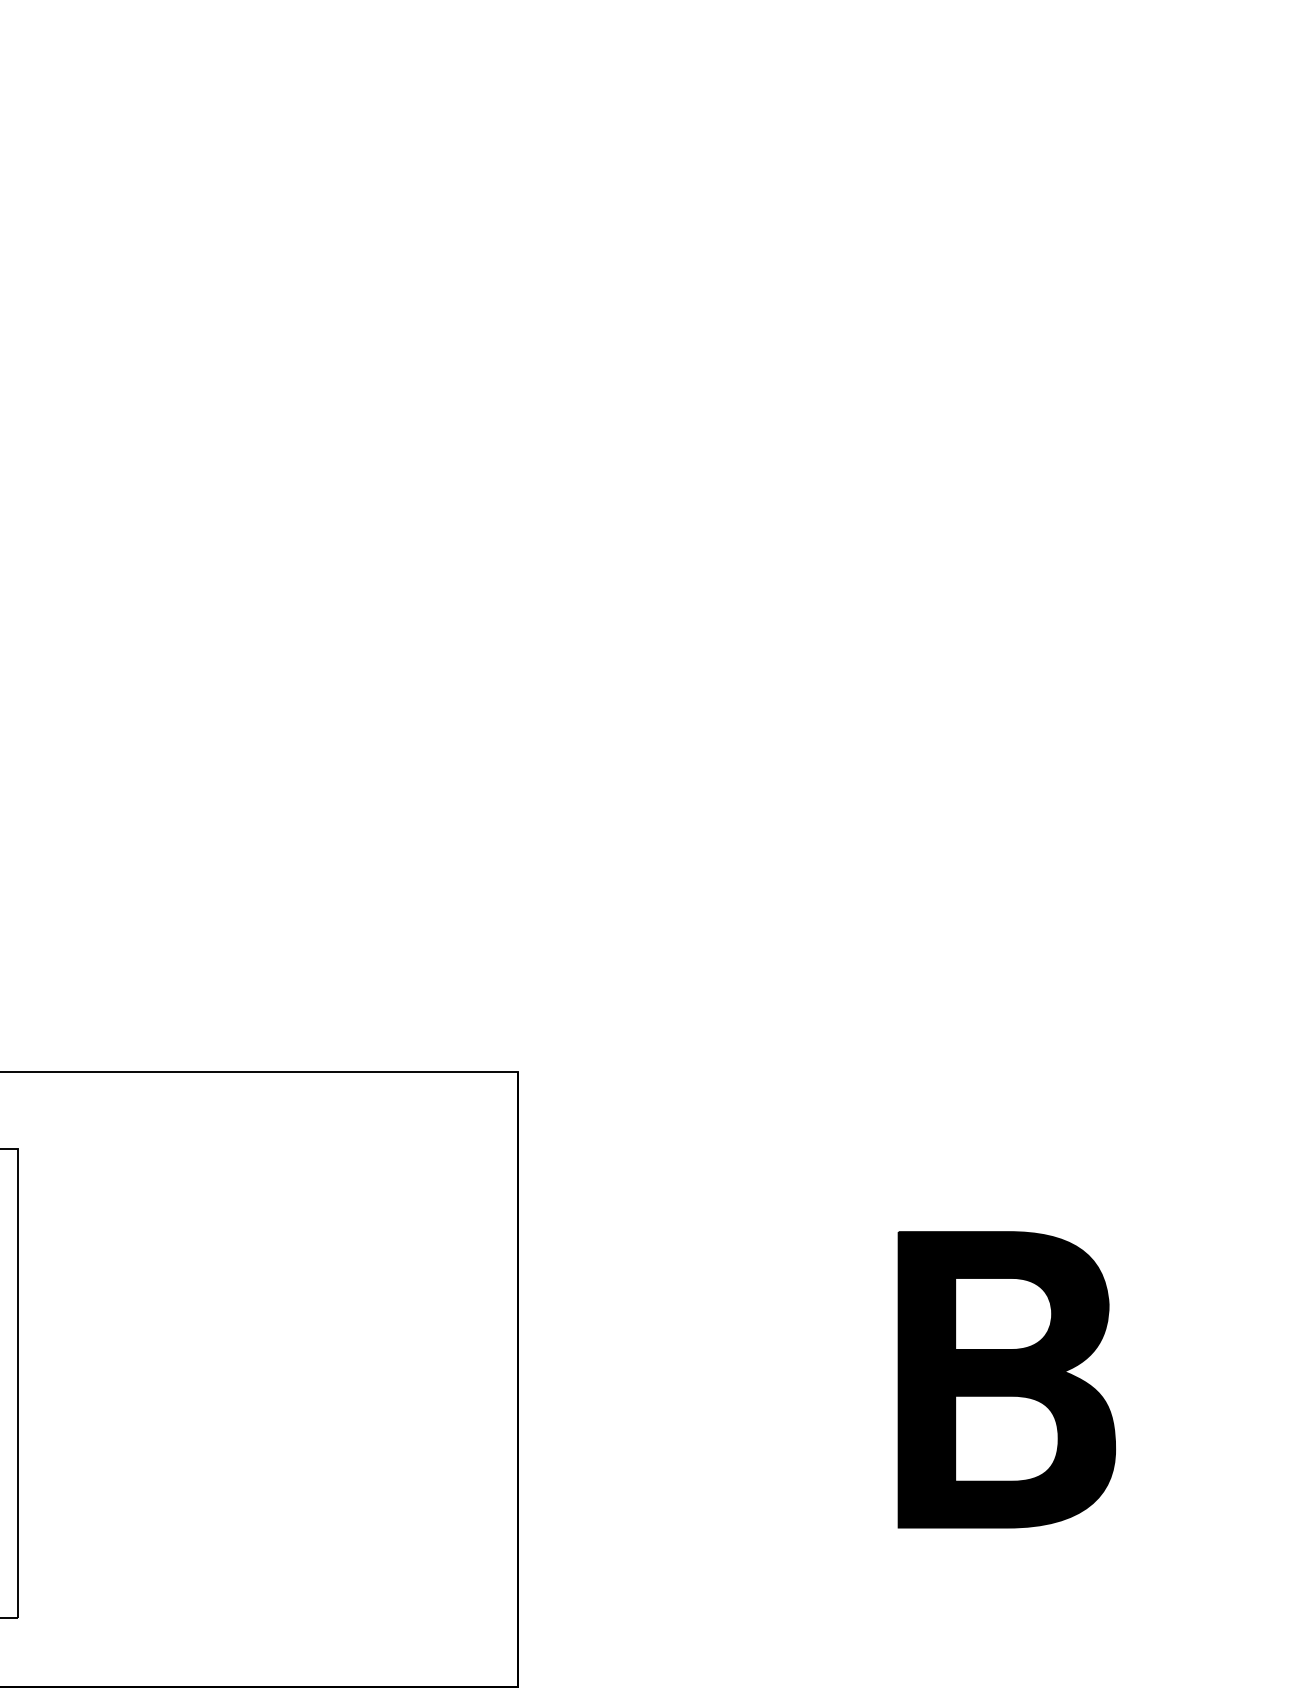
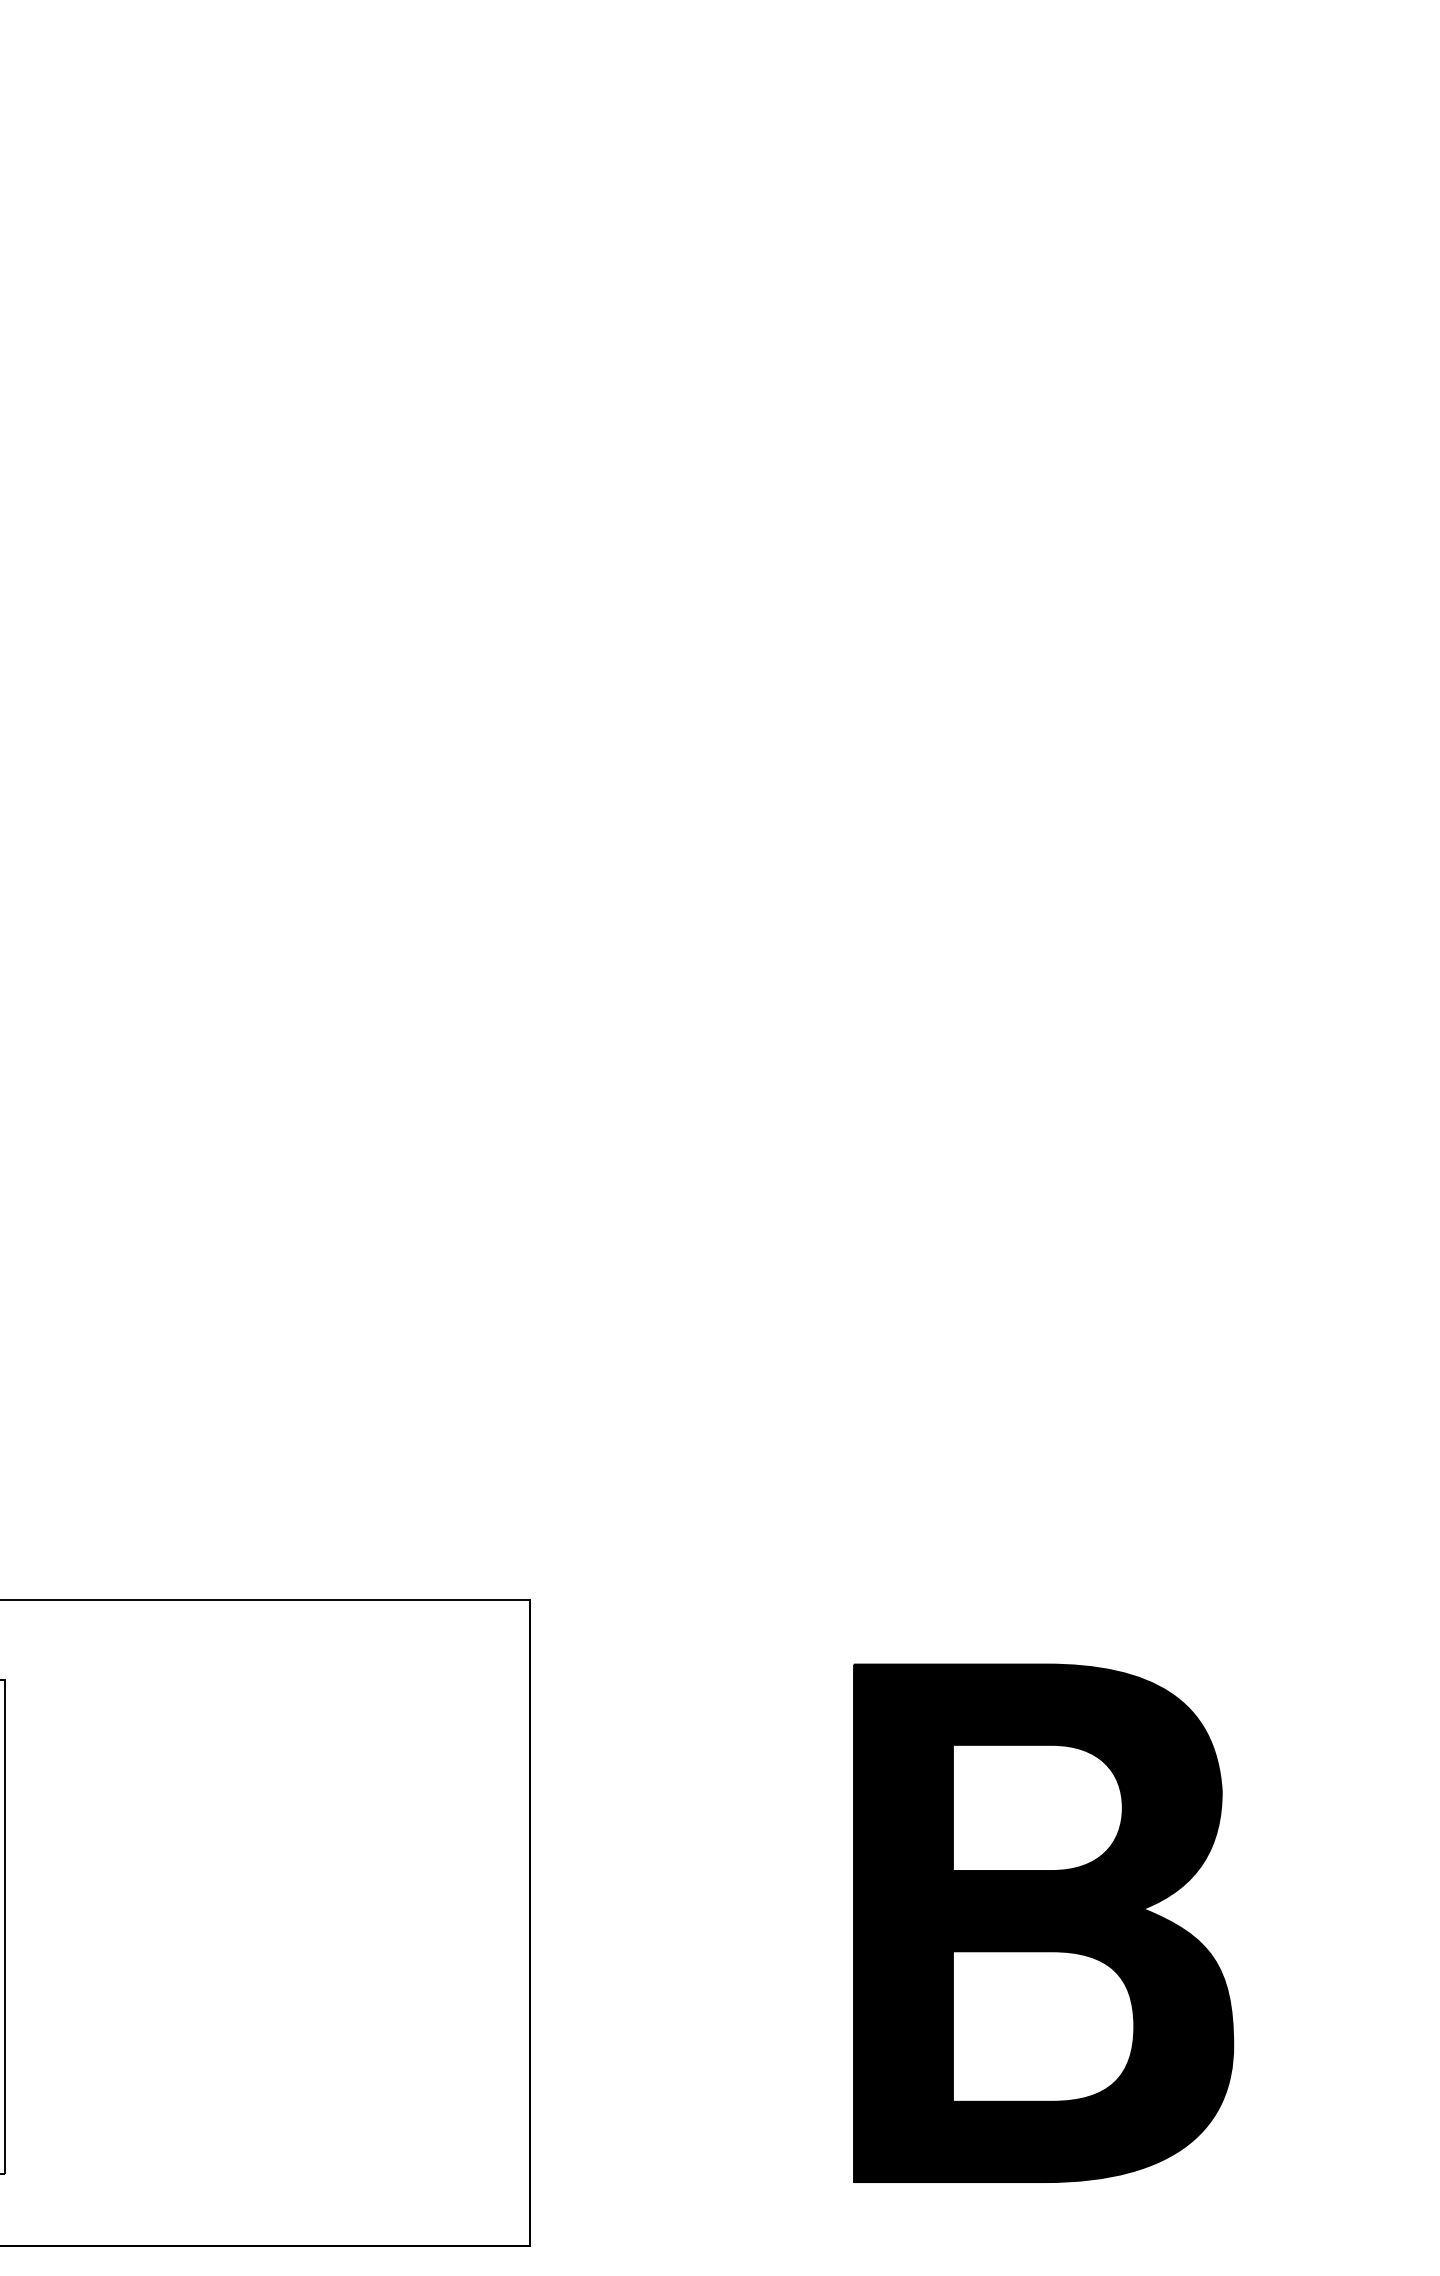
part: (1006, 1379) -> (1043, 1922), size x1.67

